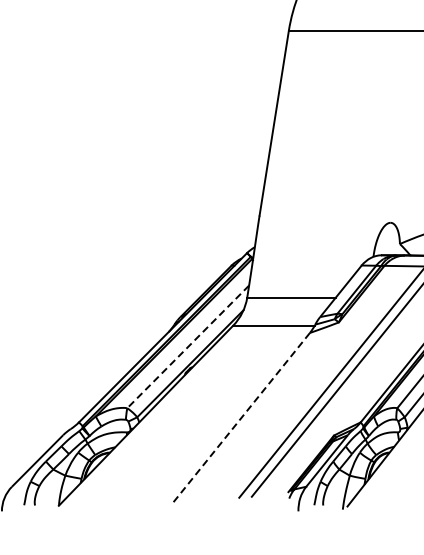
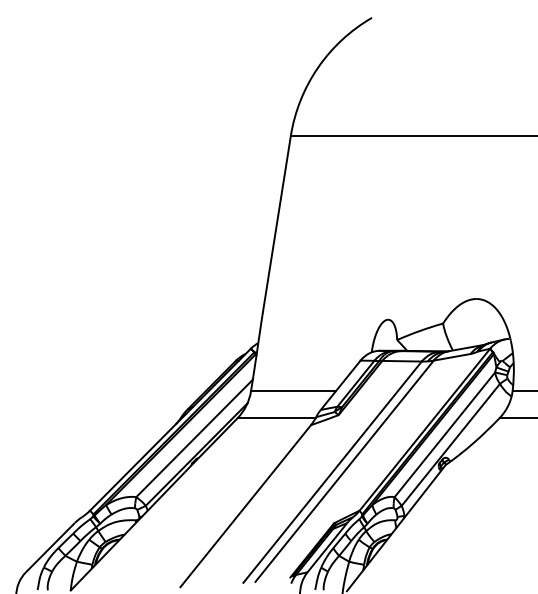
line: (188, 346) -> (194, 438), dashed -> solid
line: (241, 417) -> (245, 506), dashed -> solid

